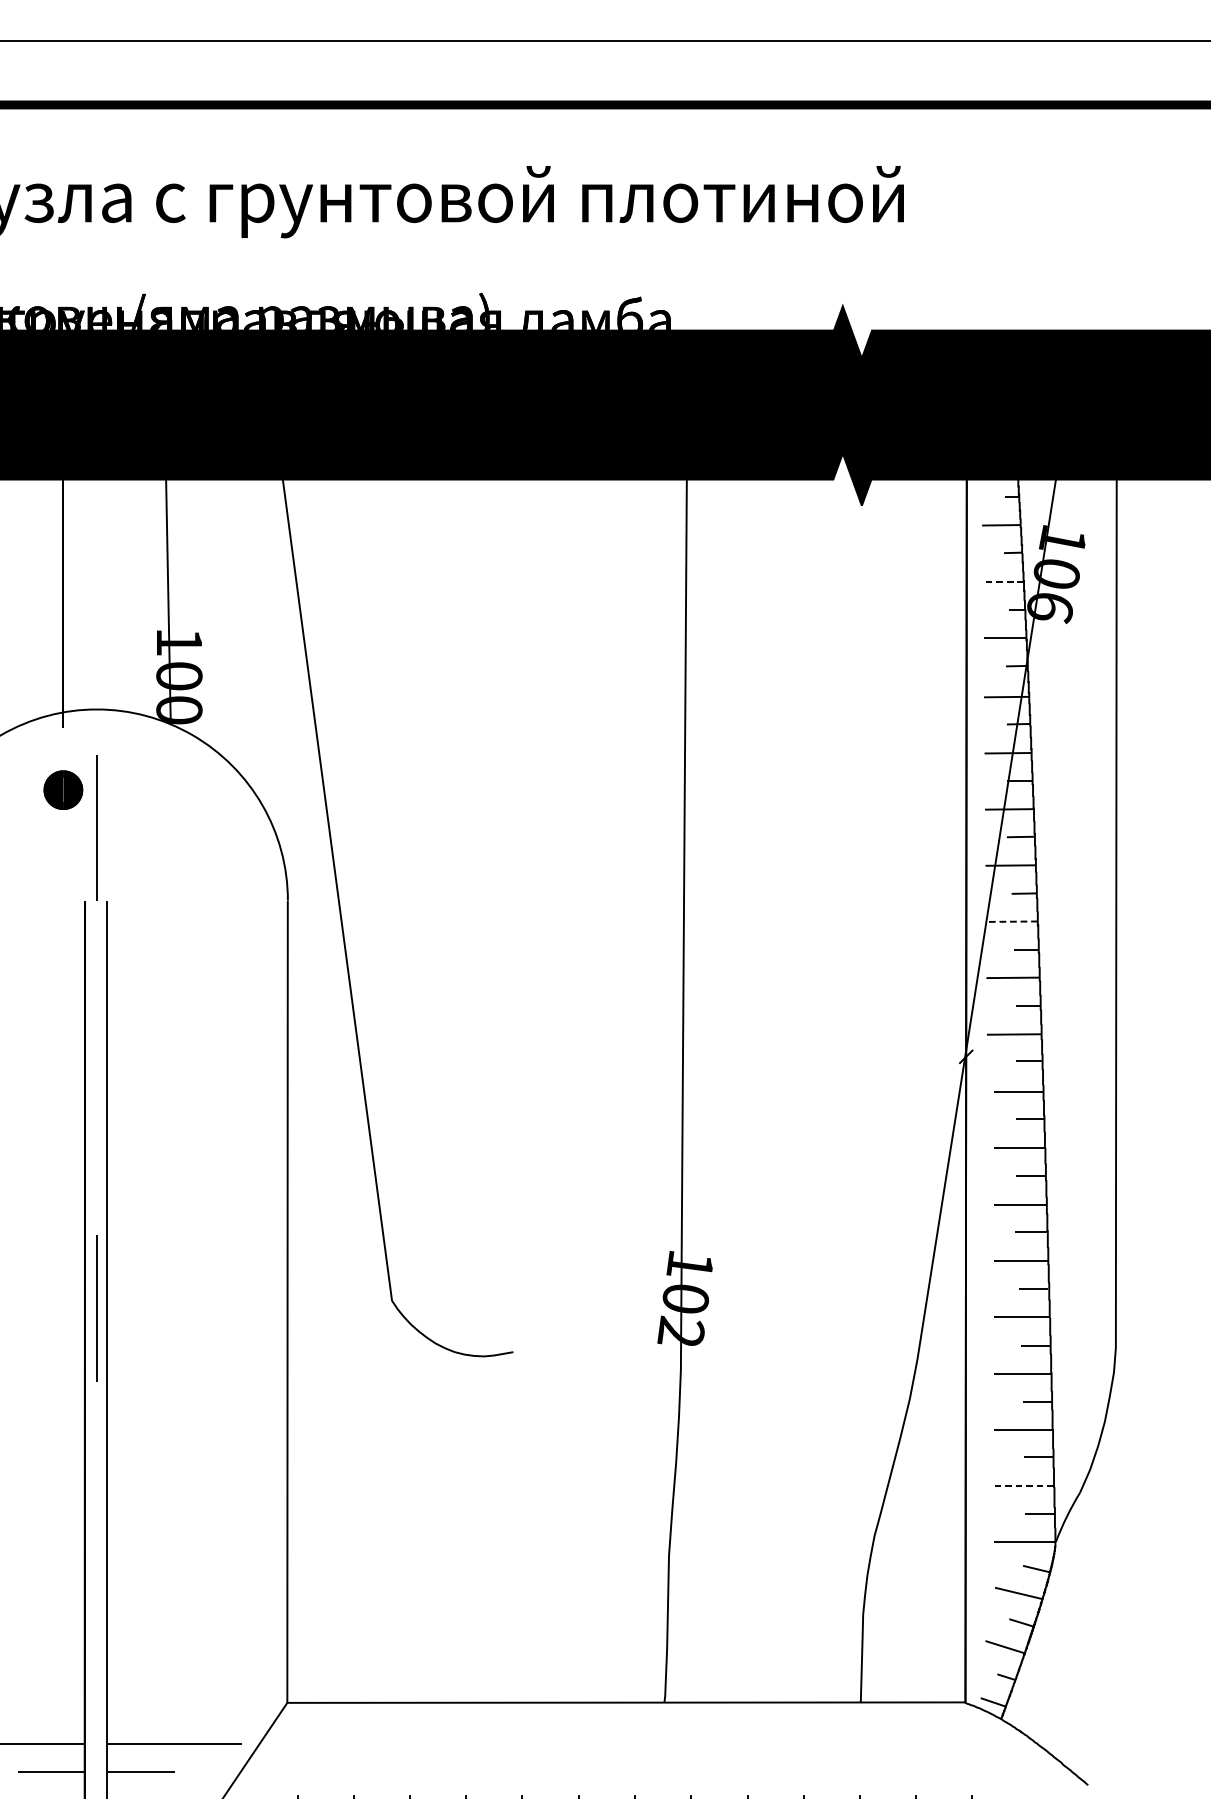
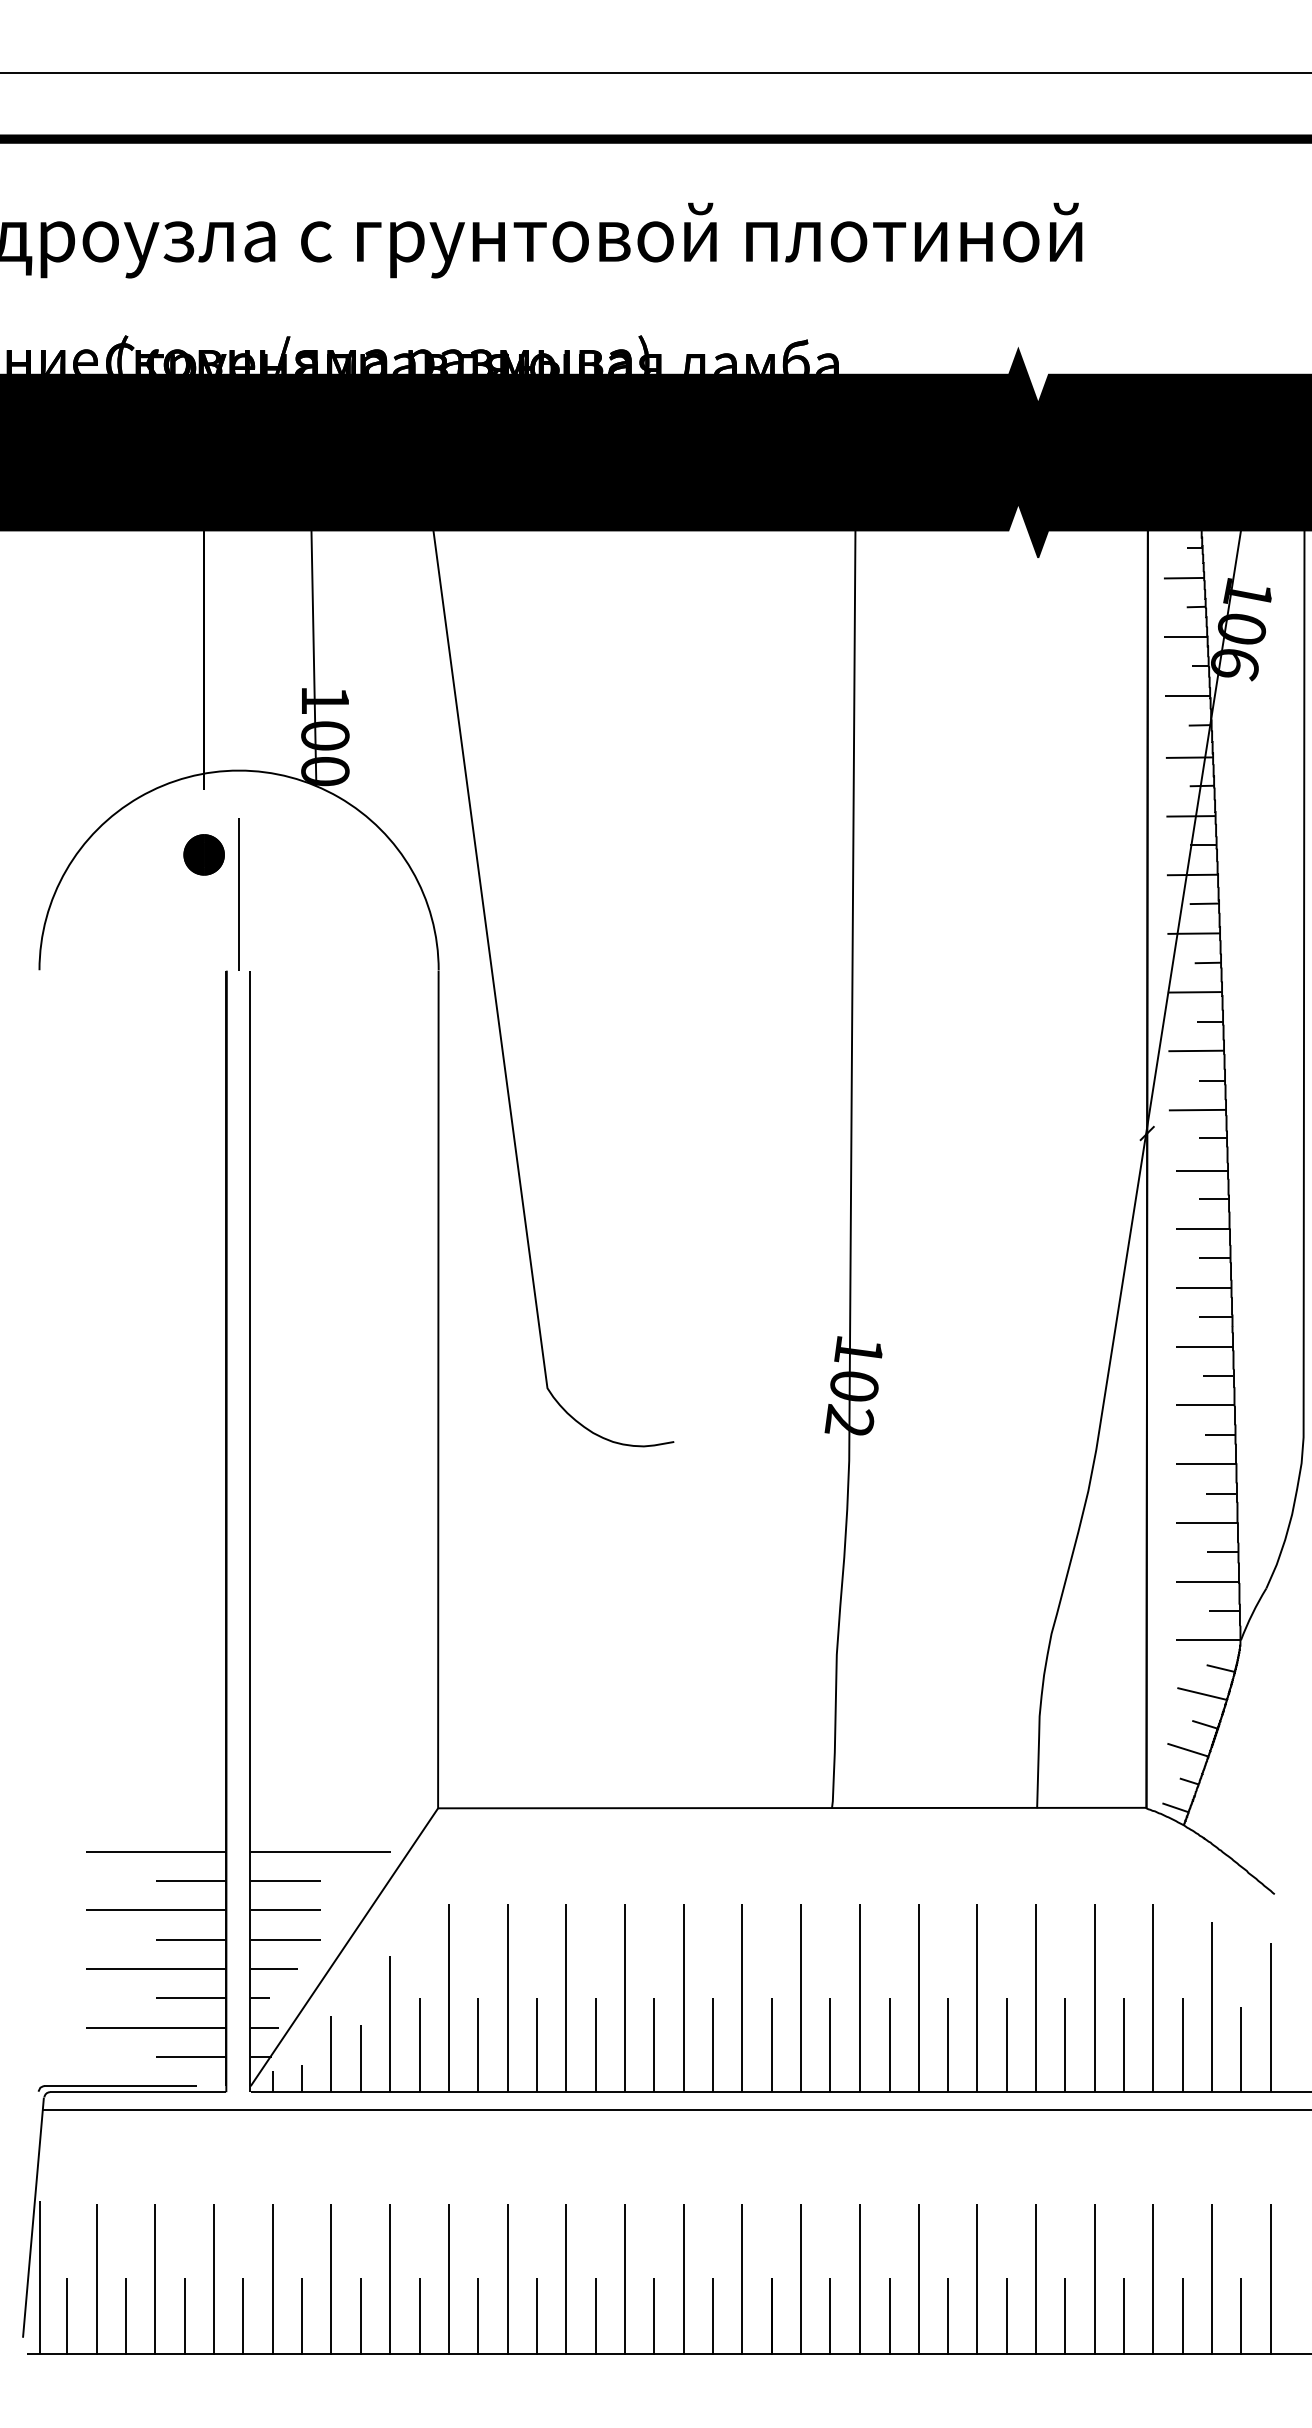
line: (1003, 582) -> (1186, 637), dashed -> solid
line: (1011, 921) -> (1194, 992), dashed -> solid
line: (96, 1308) -> (238, 1396), removed
line: (1023, 1485) -> (1207, 1581), dashed -> solid

